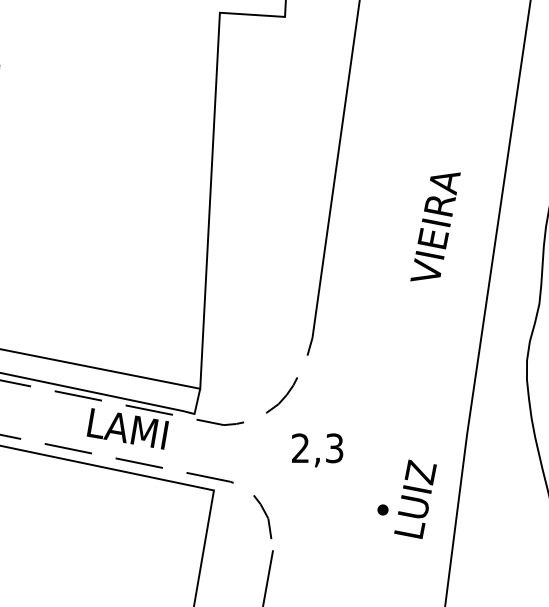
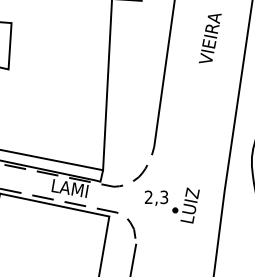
text: (436, 226) -> (210, 38), moved
part: (405, 499) -> (185, 205), moved

